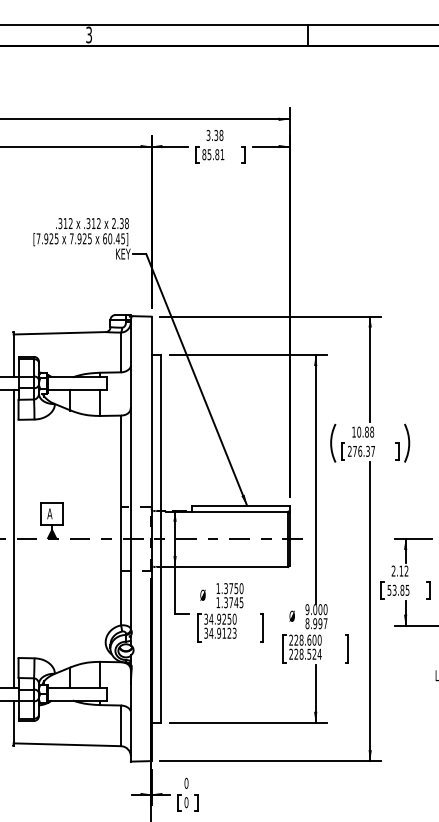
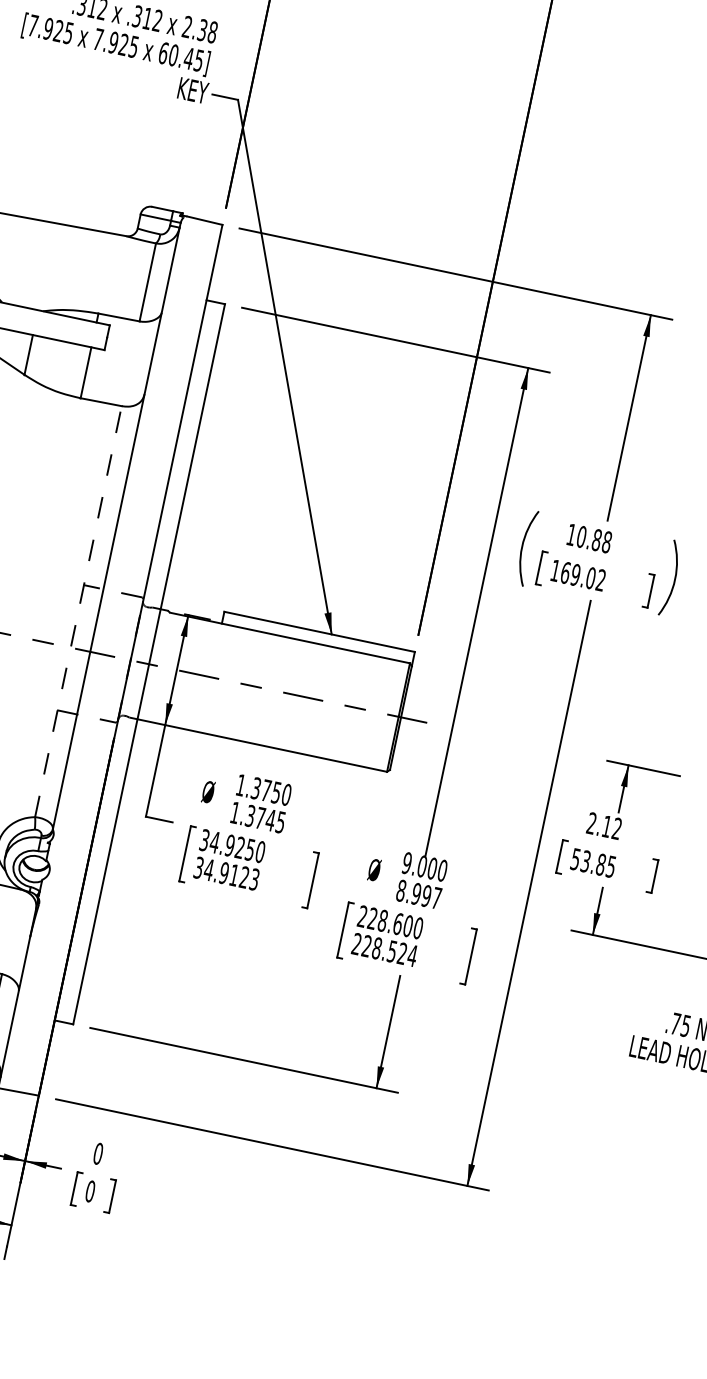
text: (361, 450) -> (578, 573), 276.37 -> 169.02
line: (120, 520) -> (77, 611), solid -> dashed

